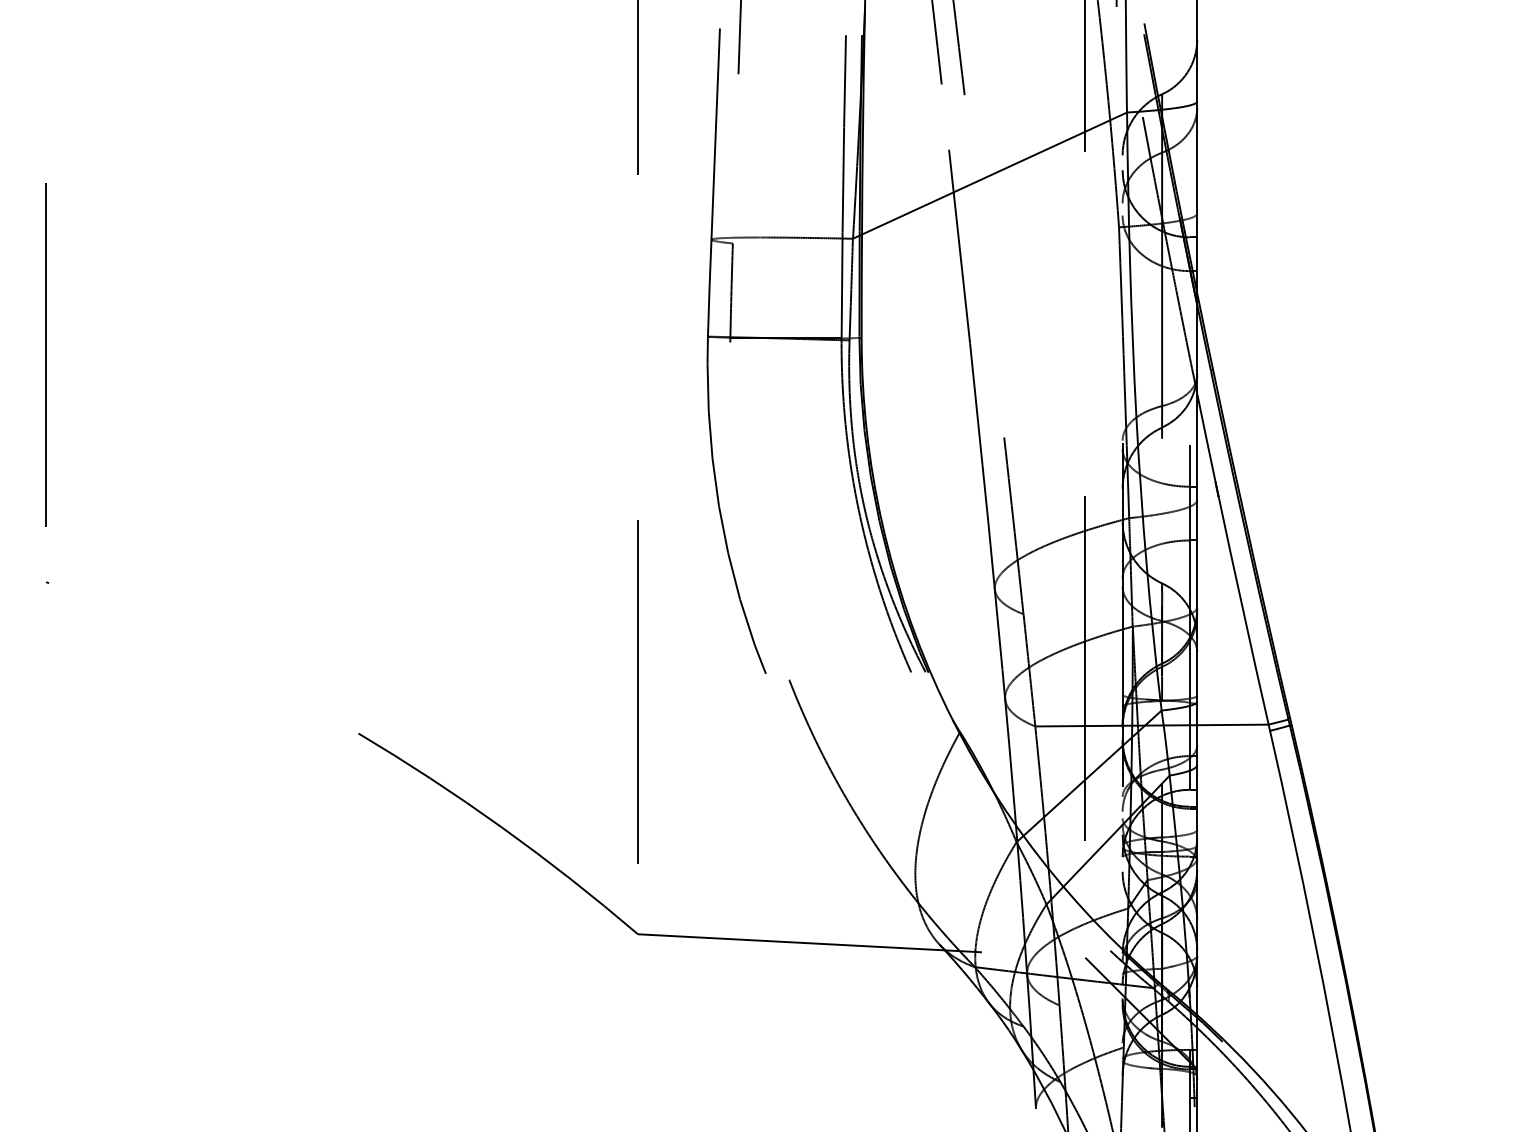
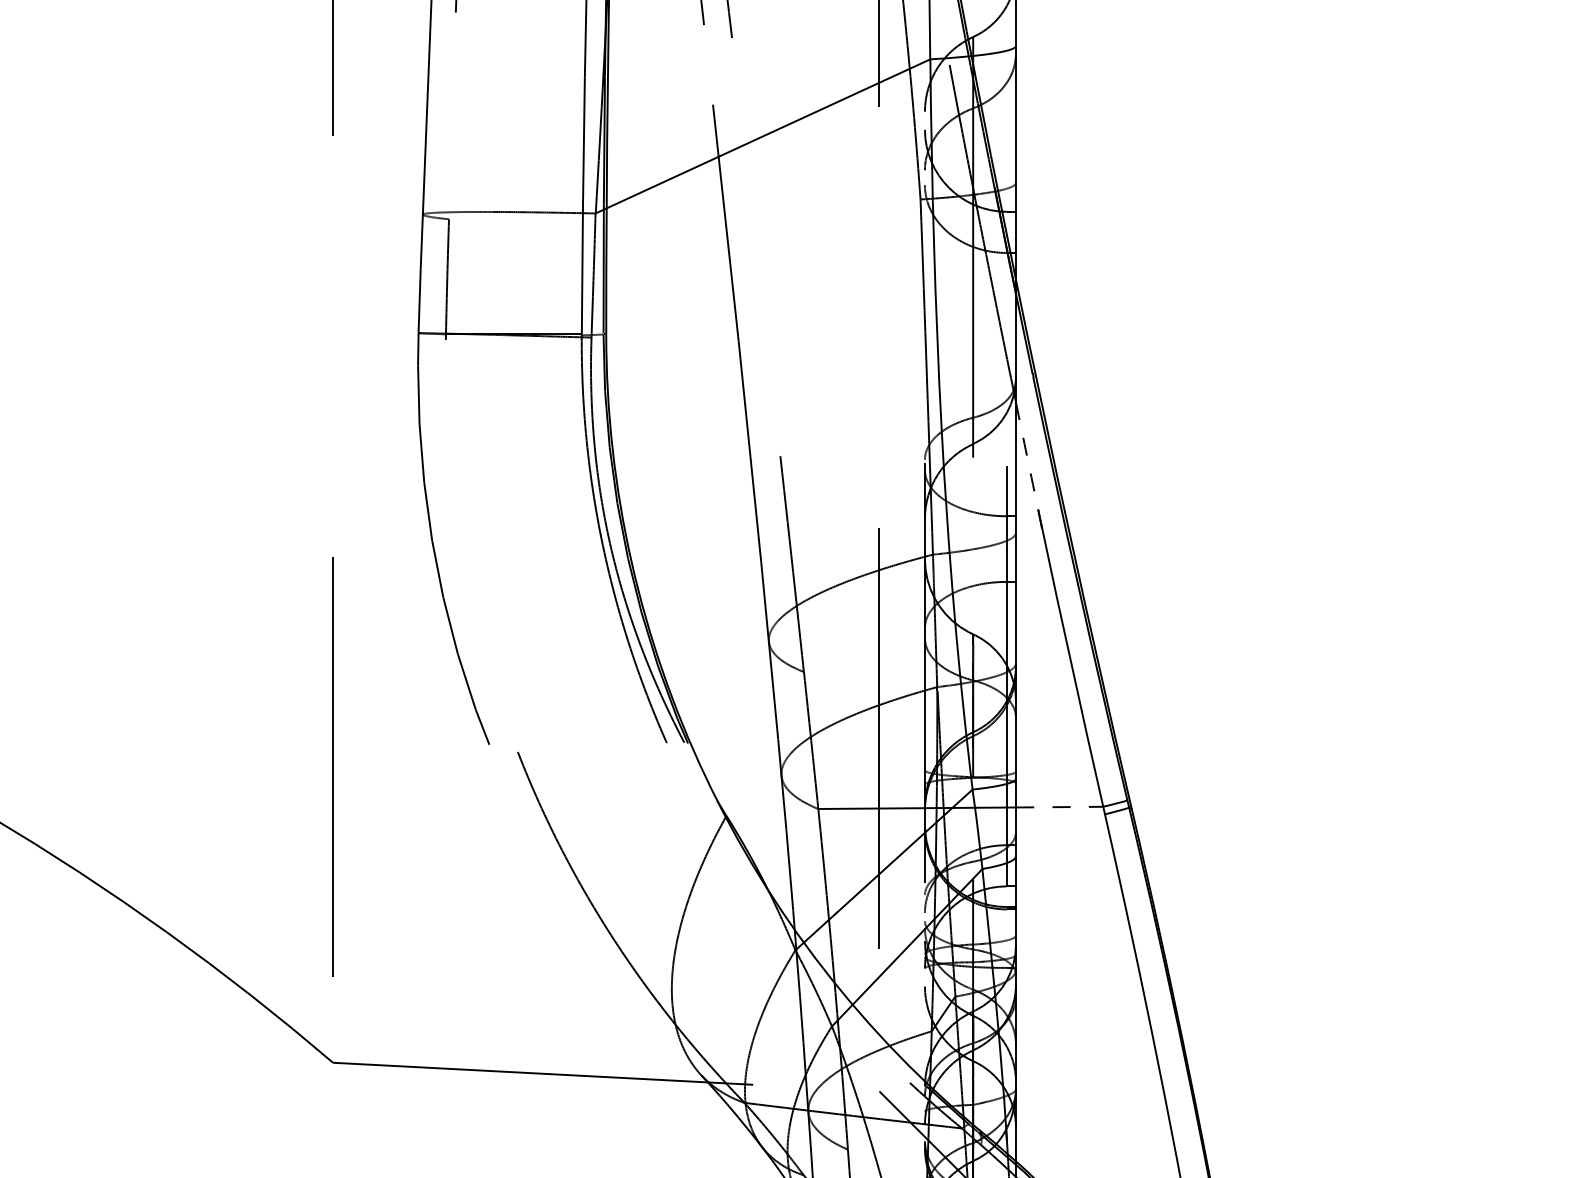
arc: (1206, 438) -> (1027, 457), solid -> dashed
line: (1232, 724) -> (1059, 806), solid -> dashed

